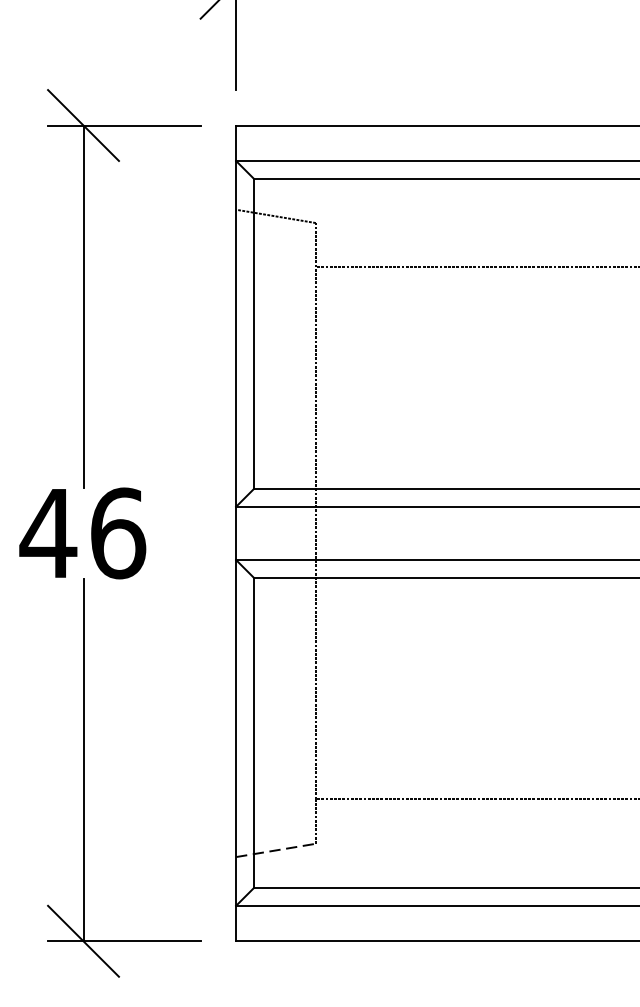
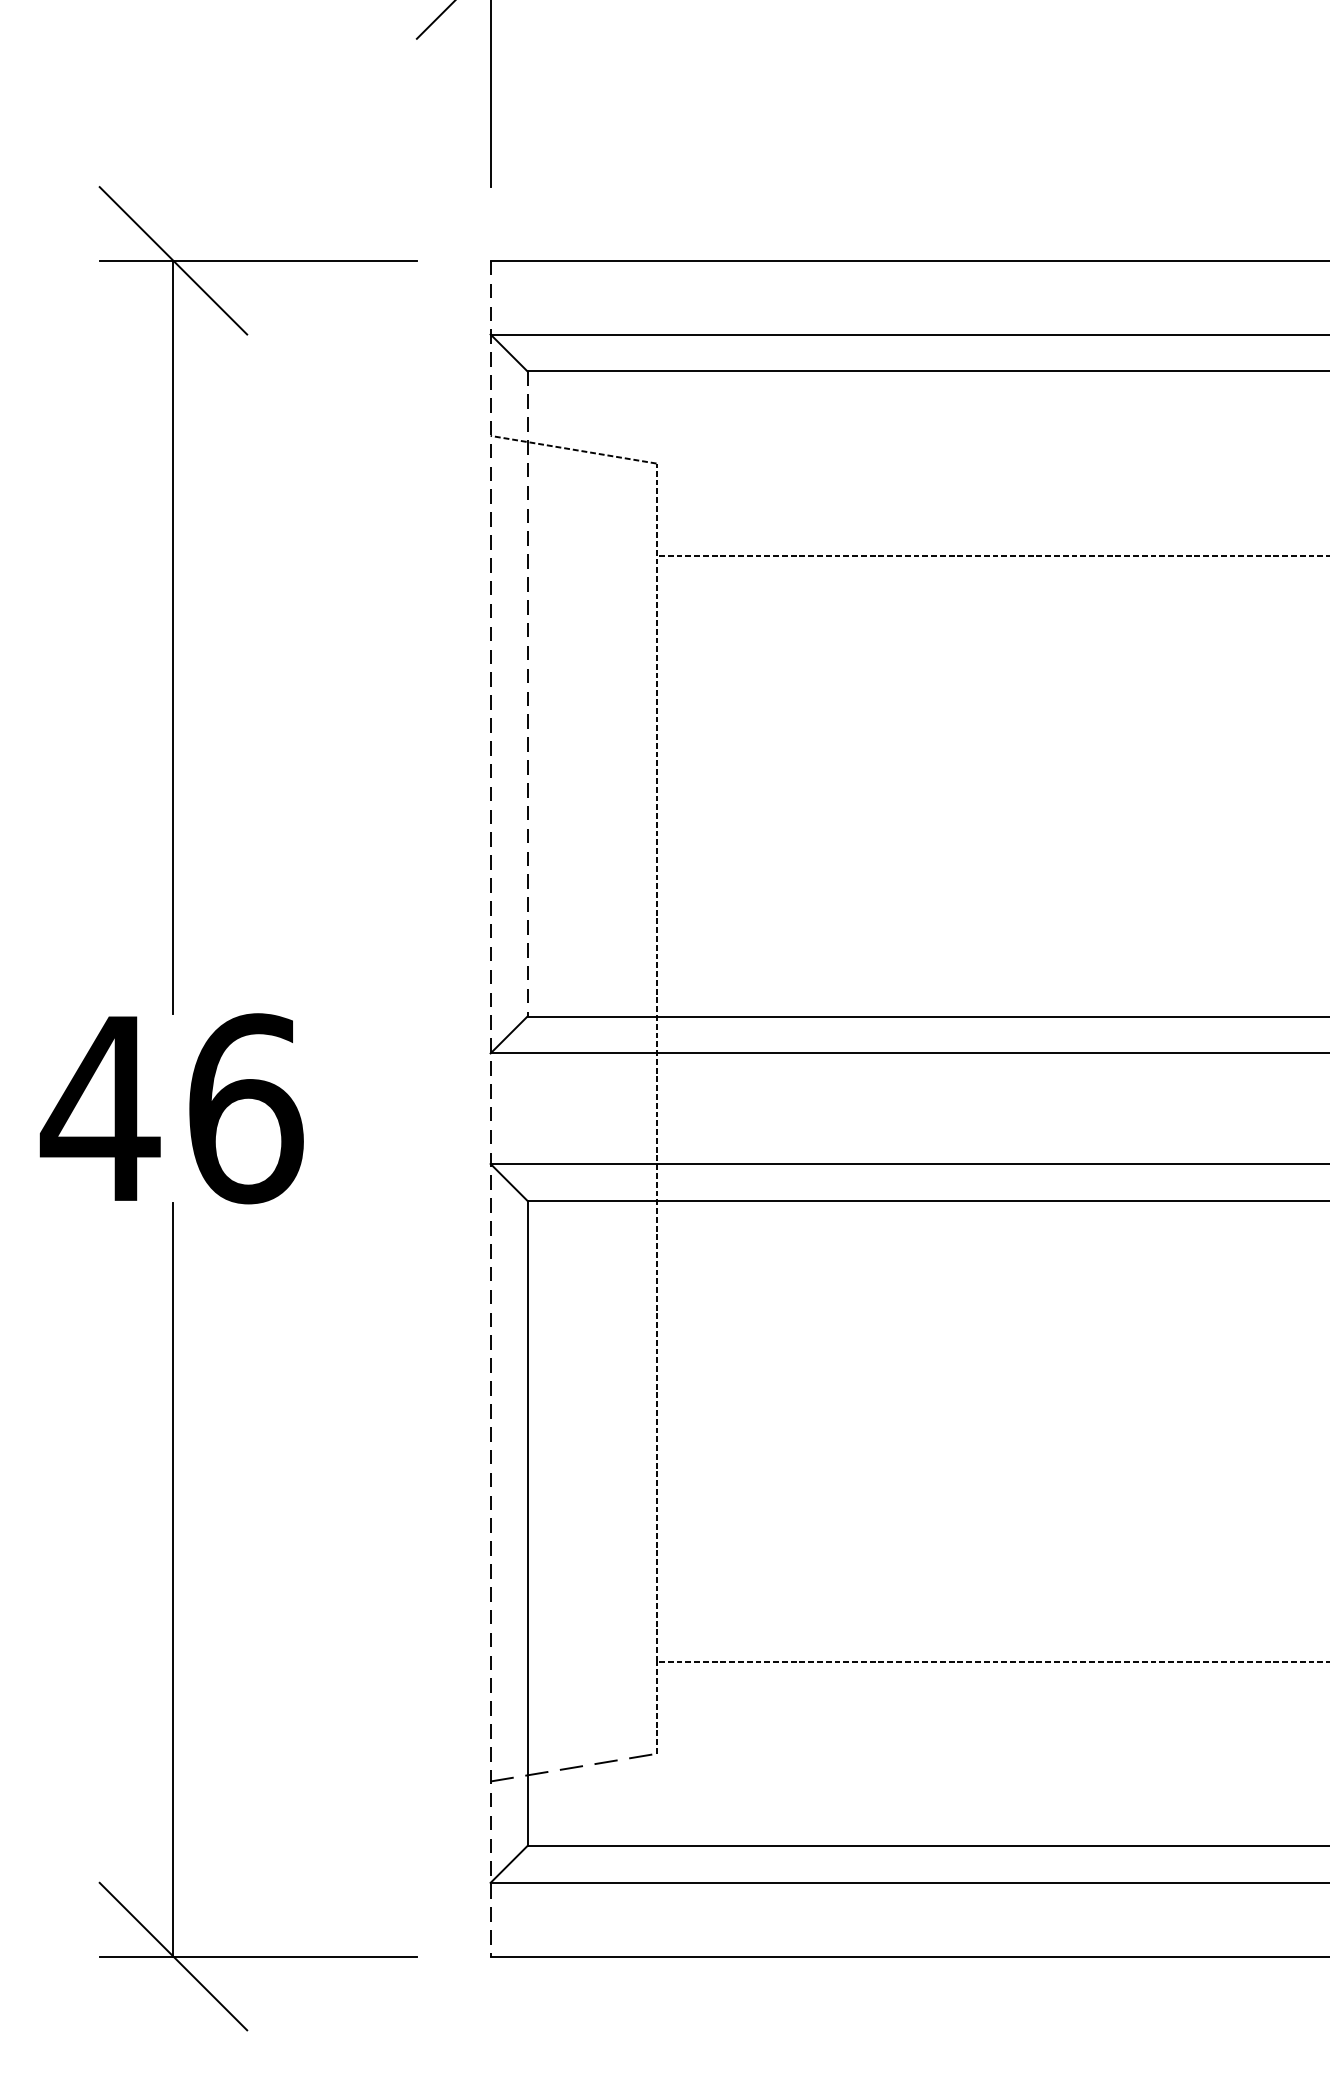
line: (253, 334) -> (526, 695), solid -> dashed
line: (236, 533) -> (491, 1108), solid -> dashed

